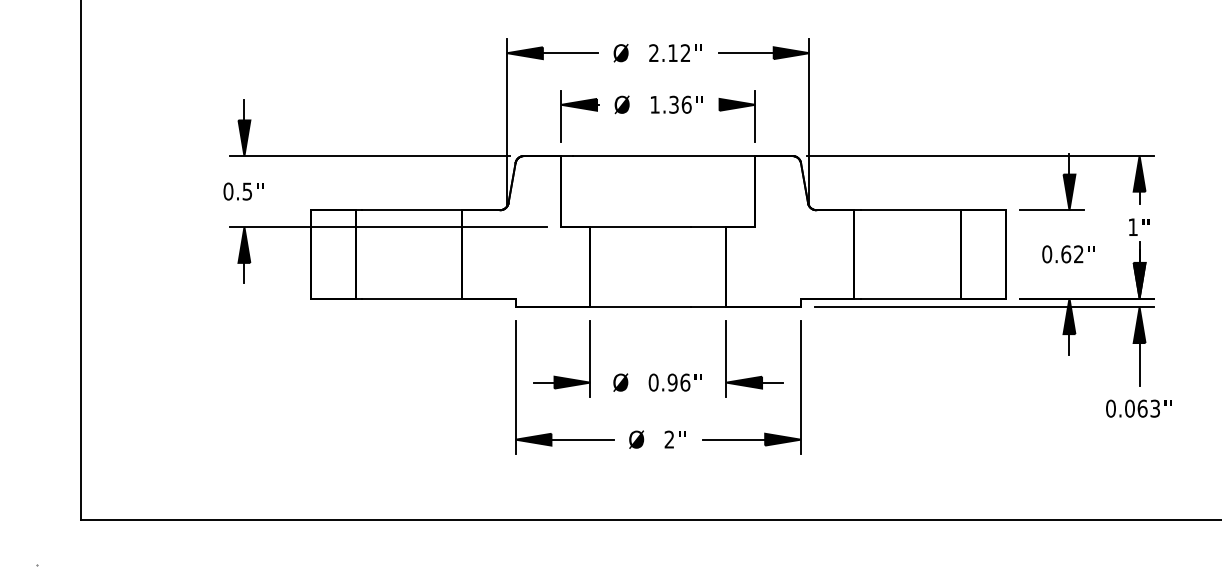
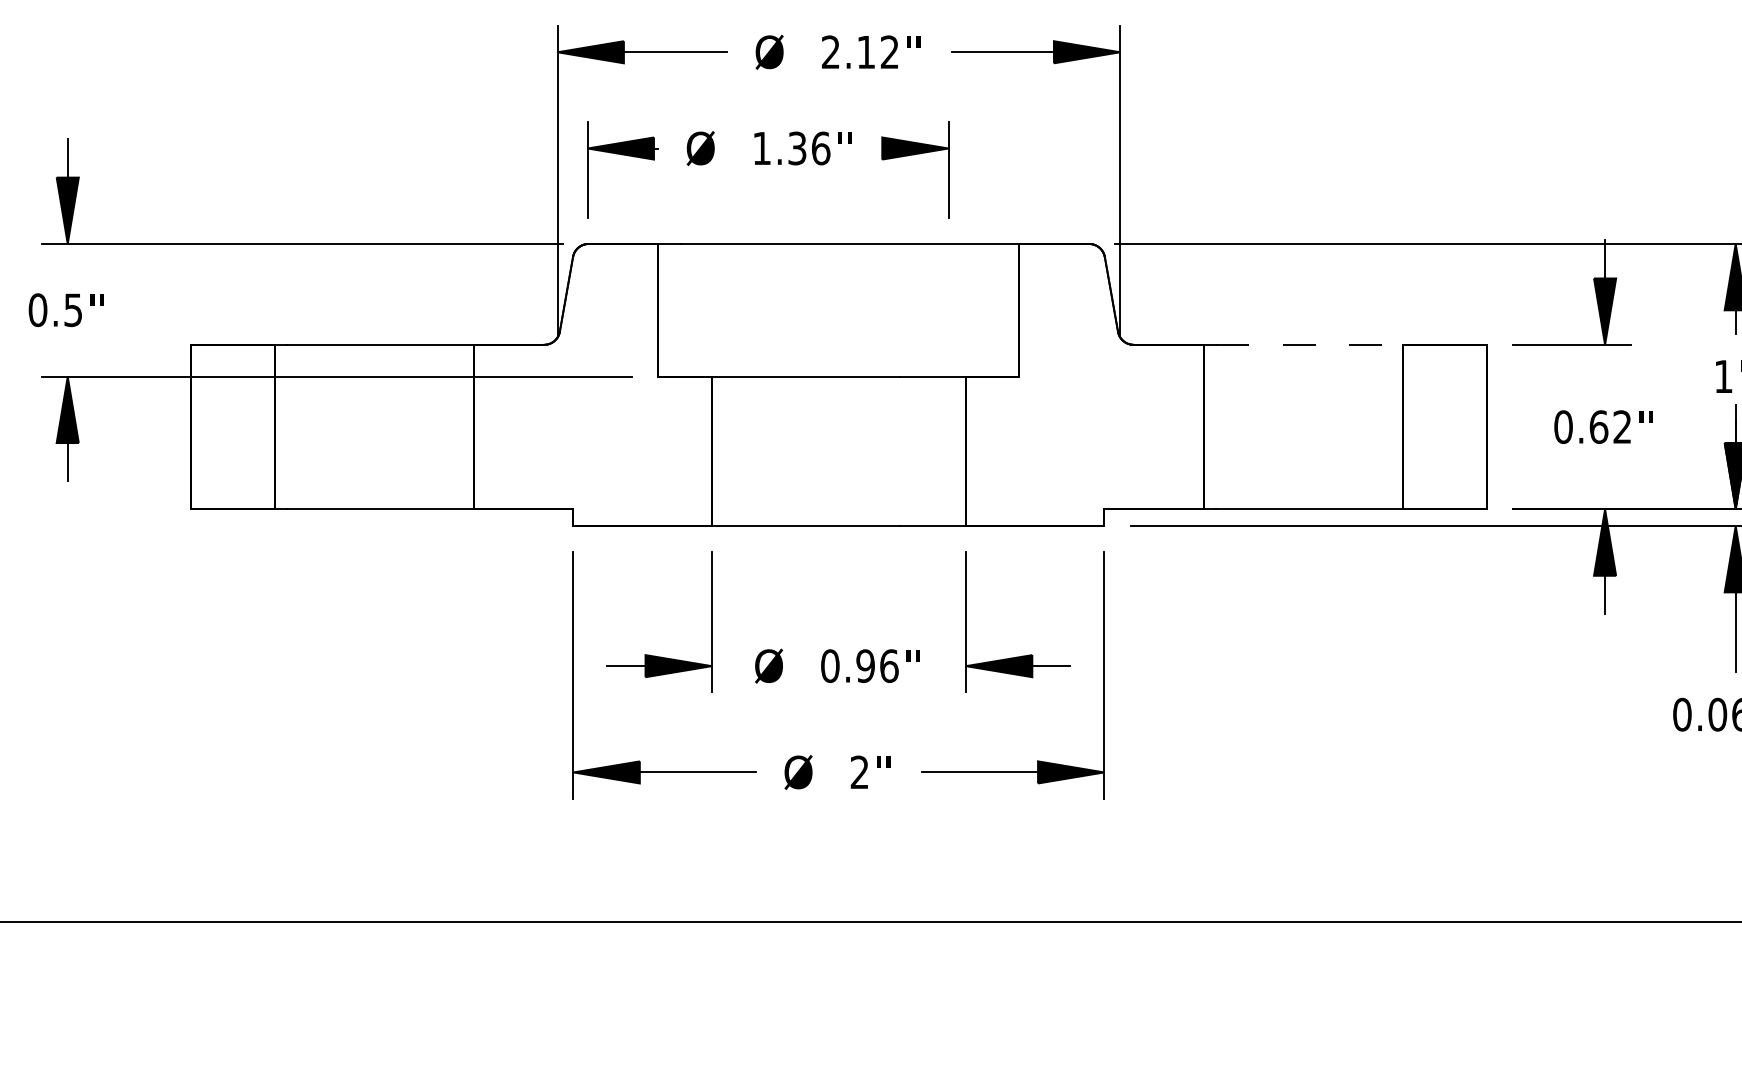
part: (657, 116) -> (766, 170), moved
line: (911, 210) -> (1310, 345), solid -> dashed

